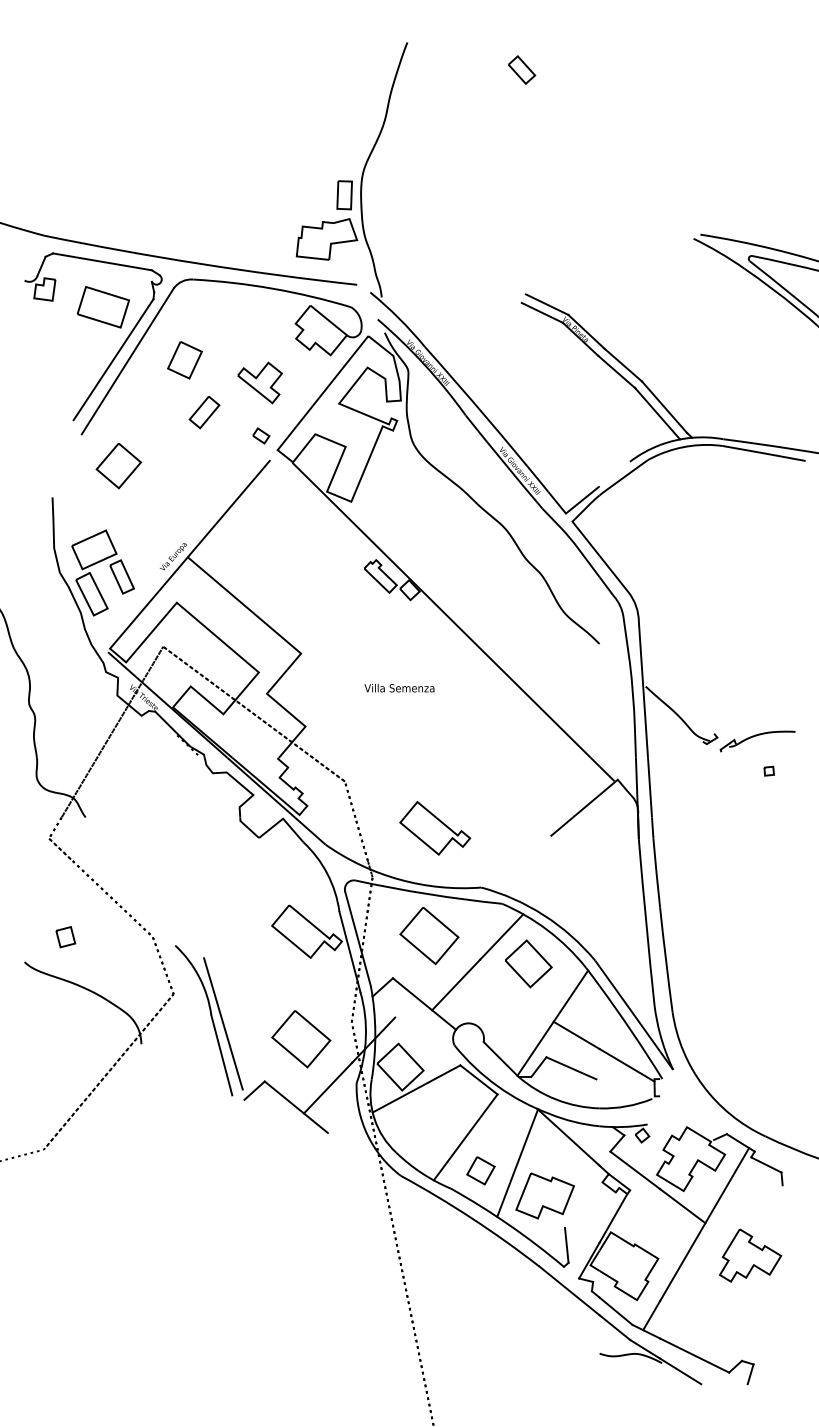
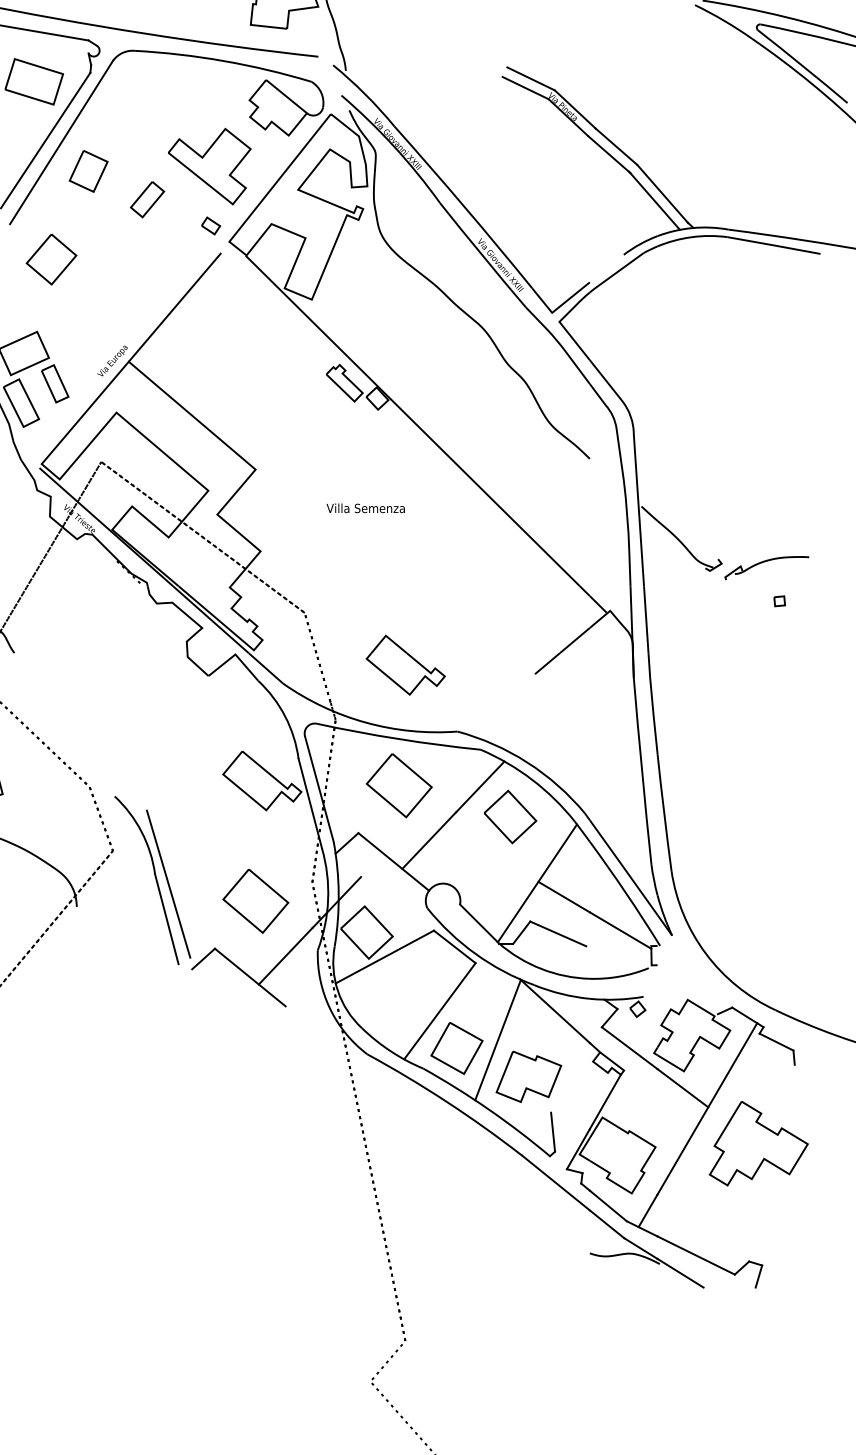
part: (184, 360) -> (88, 171), moved
part: (259, 382) -> (209, 166), size x1.67
part: (480, 1170) -> (456, 1048), size x1.67
part: (750, 1255) -> (758, 1143), size x1.43

